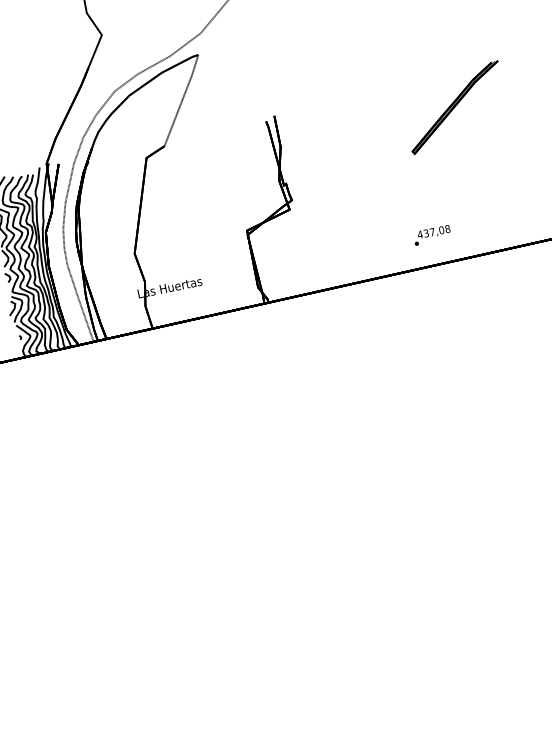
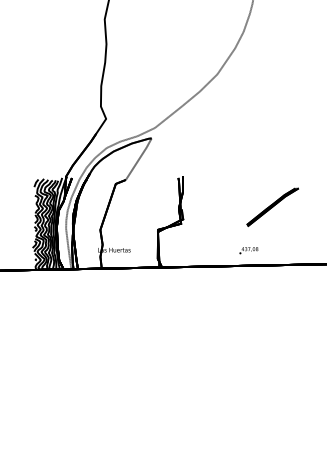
part: (454, 106) -> (272, 206), moved

